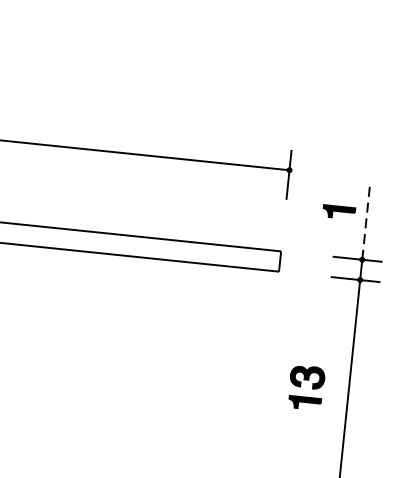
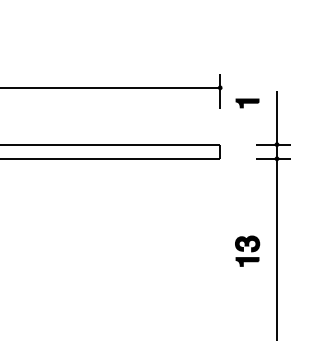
part: (339, 212) -> (247, 103), moved
line: (366, 221) -> (277, 117), dashed -> solid
part: (306, 386) -> (247, 250), moved

